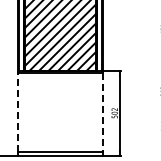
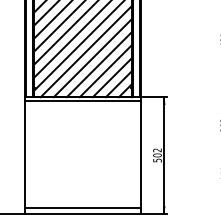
line: (18, 112) -> (25, 154), dashed -> solid
line: (102, 113) -> (140, 155), dashed -> solid

